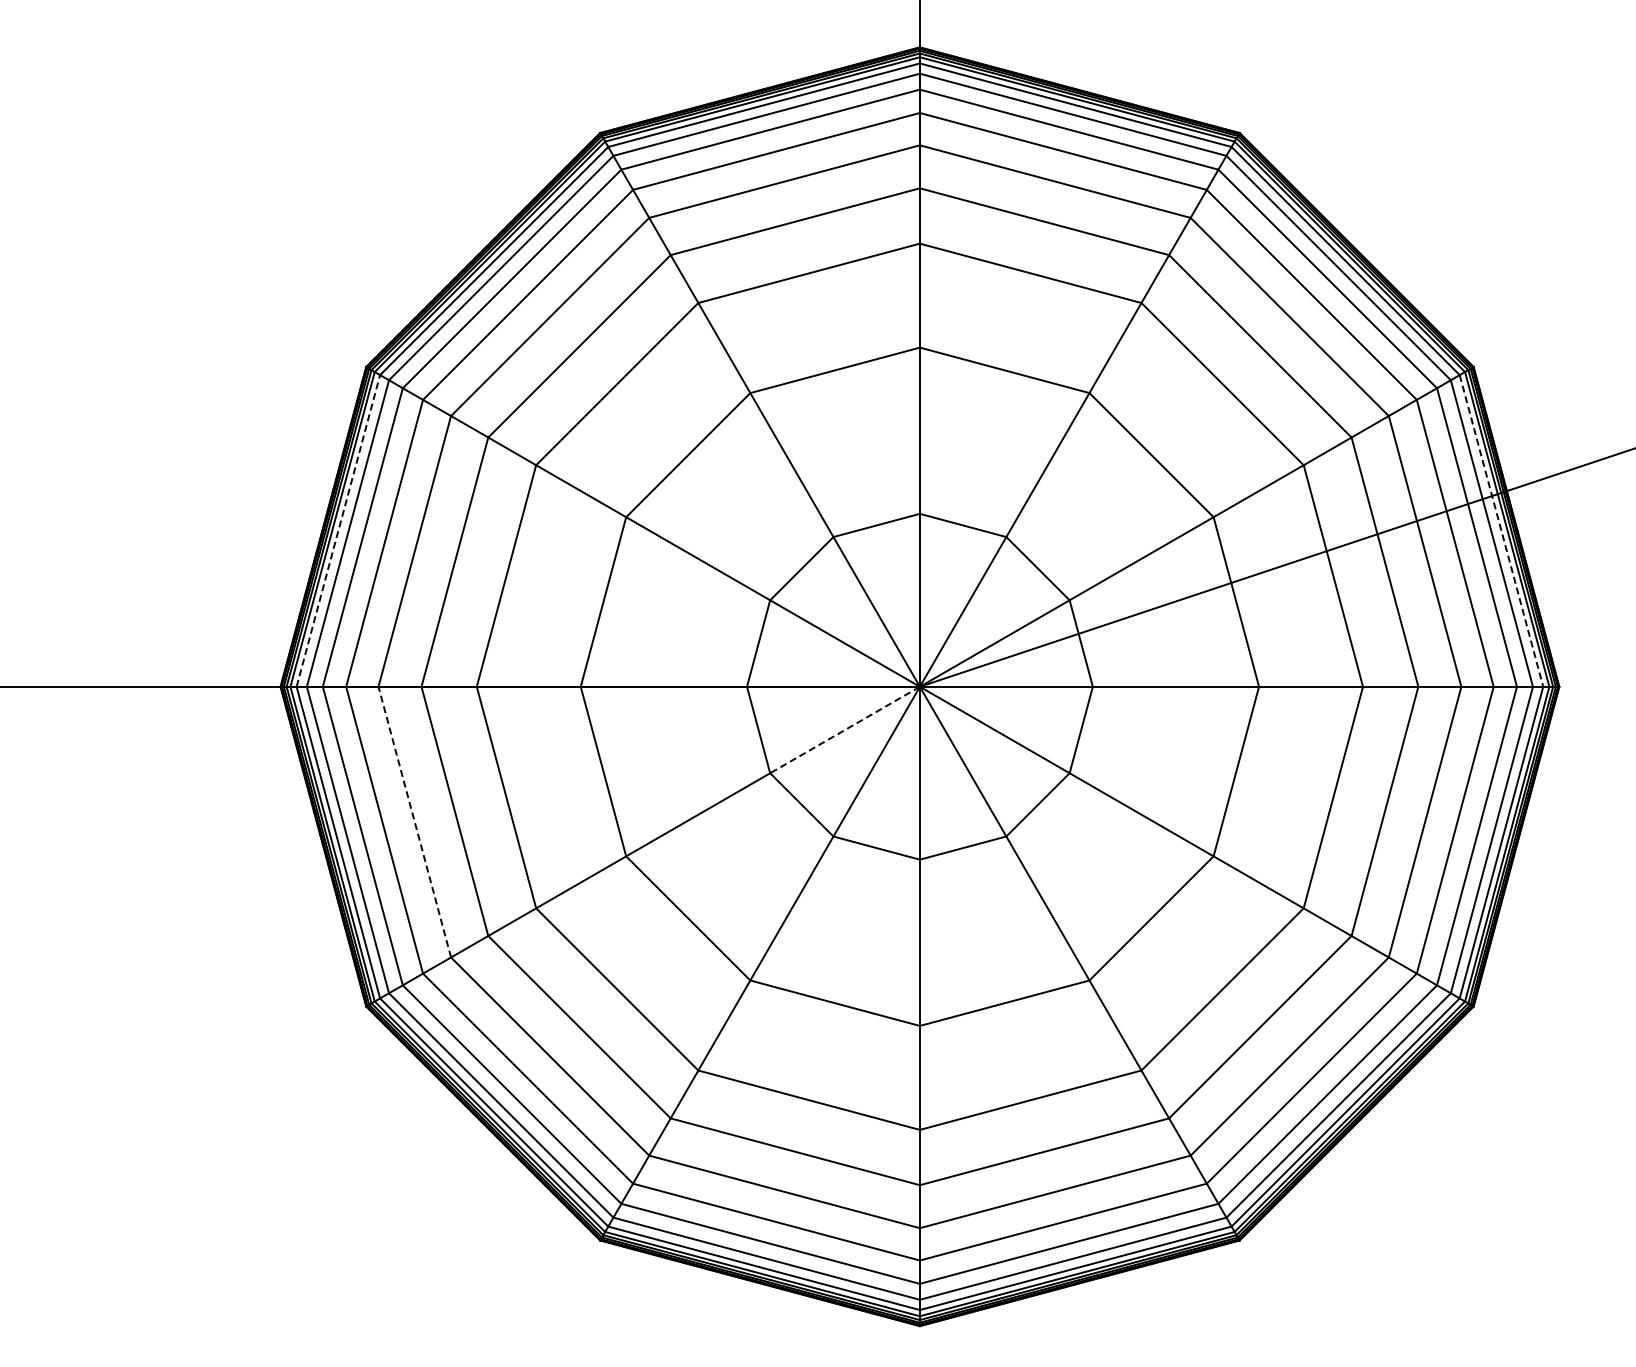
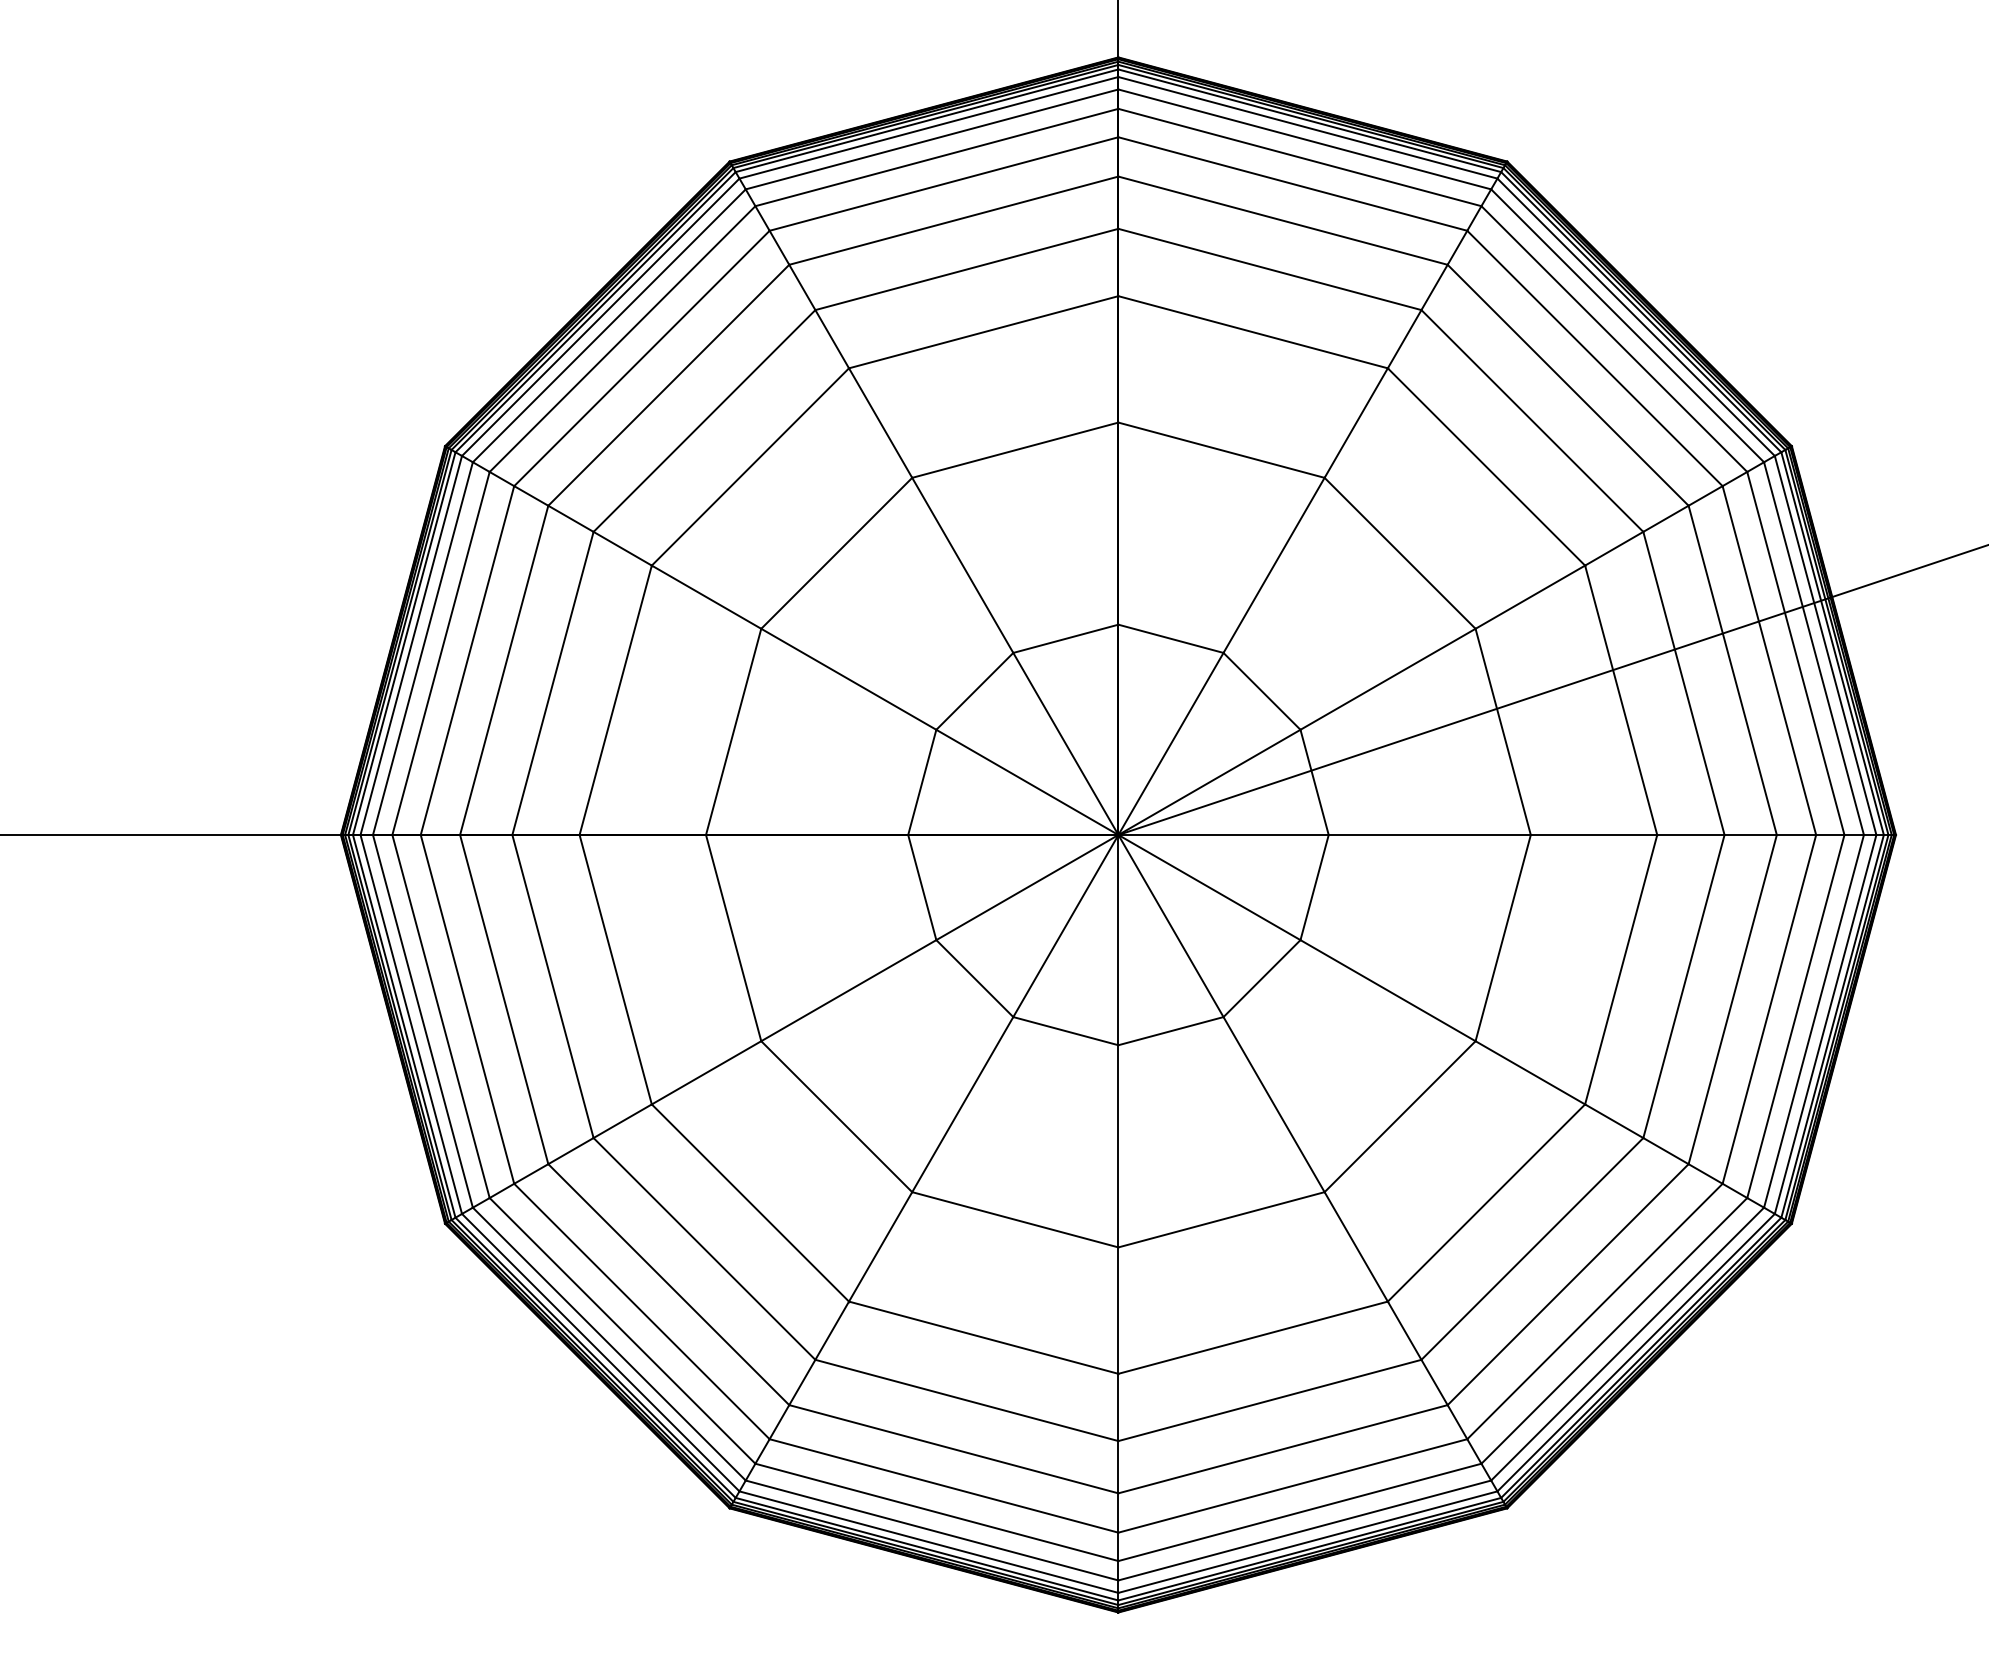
line: (338, 530) -> (411, 644), dashed -> solid
line: (1501, 531) -> (1825, 646), dashed -> solid
line: (844, 730) -> (1026, 888), dashed -> solid
line: (414, 821) -> (503, 998), dashed -> solid

